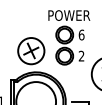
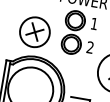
text: (81, 34) -> (94, 23), 6 -> 1

